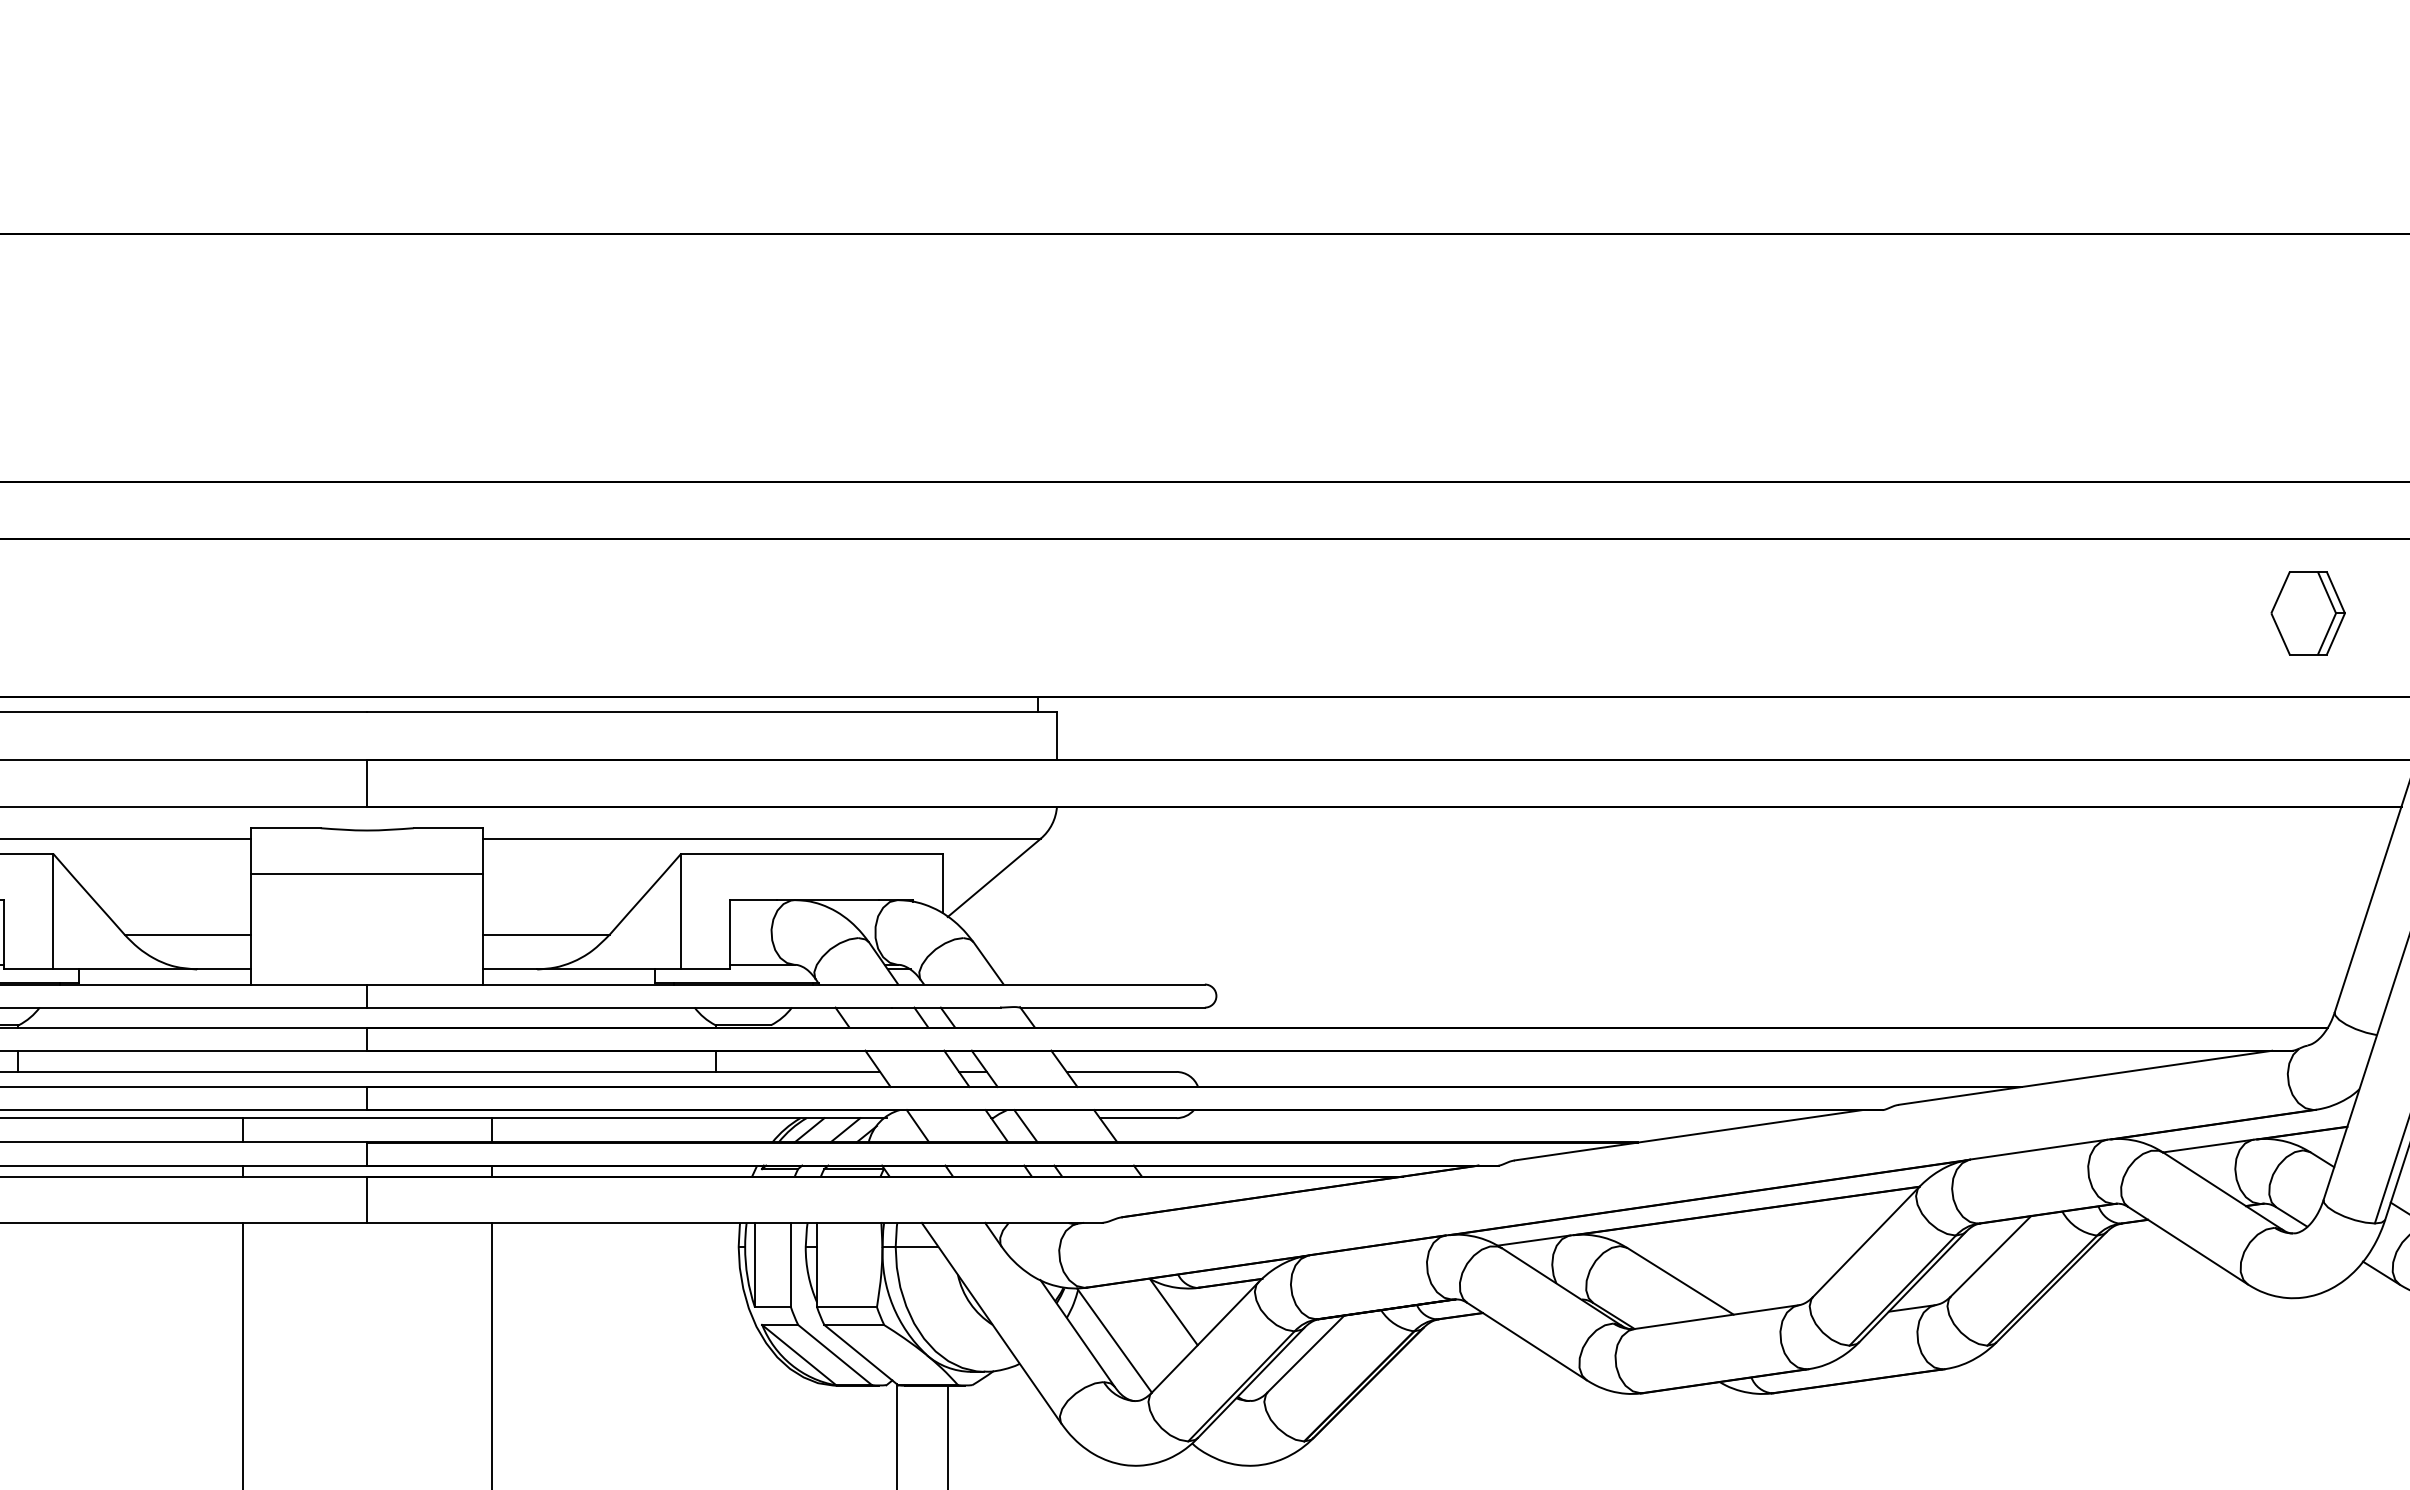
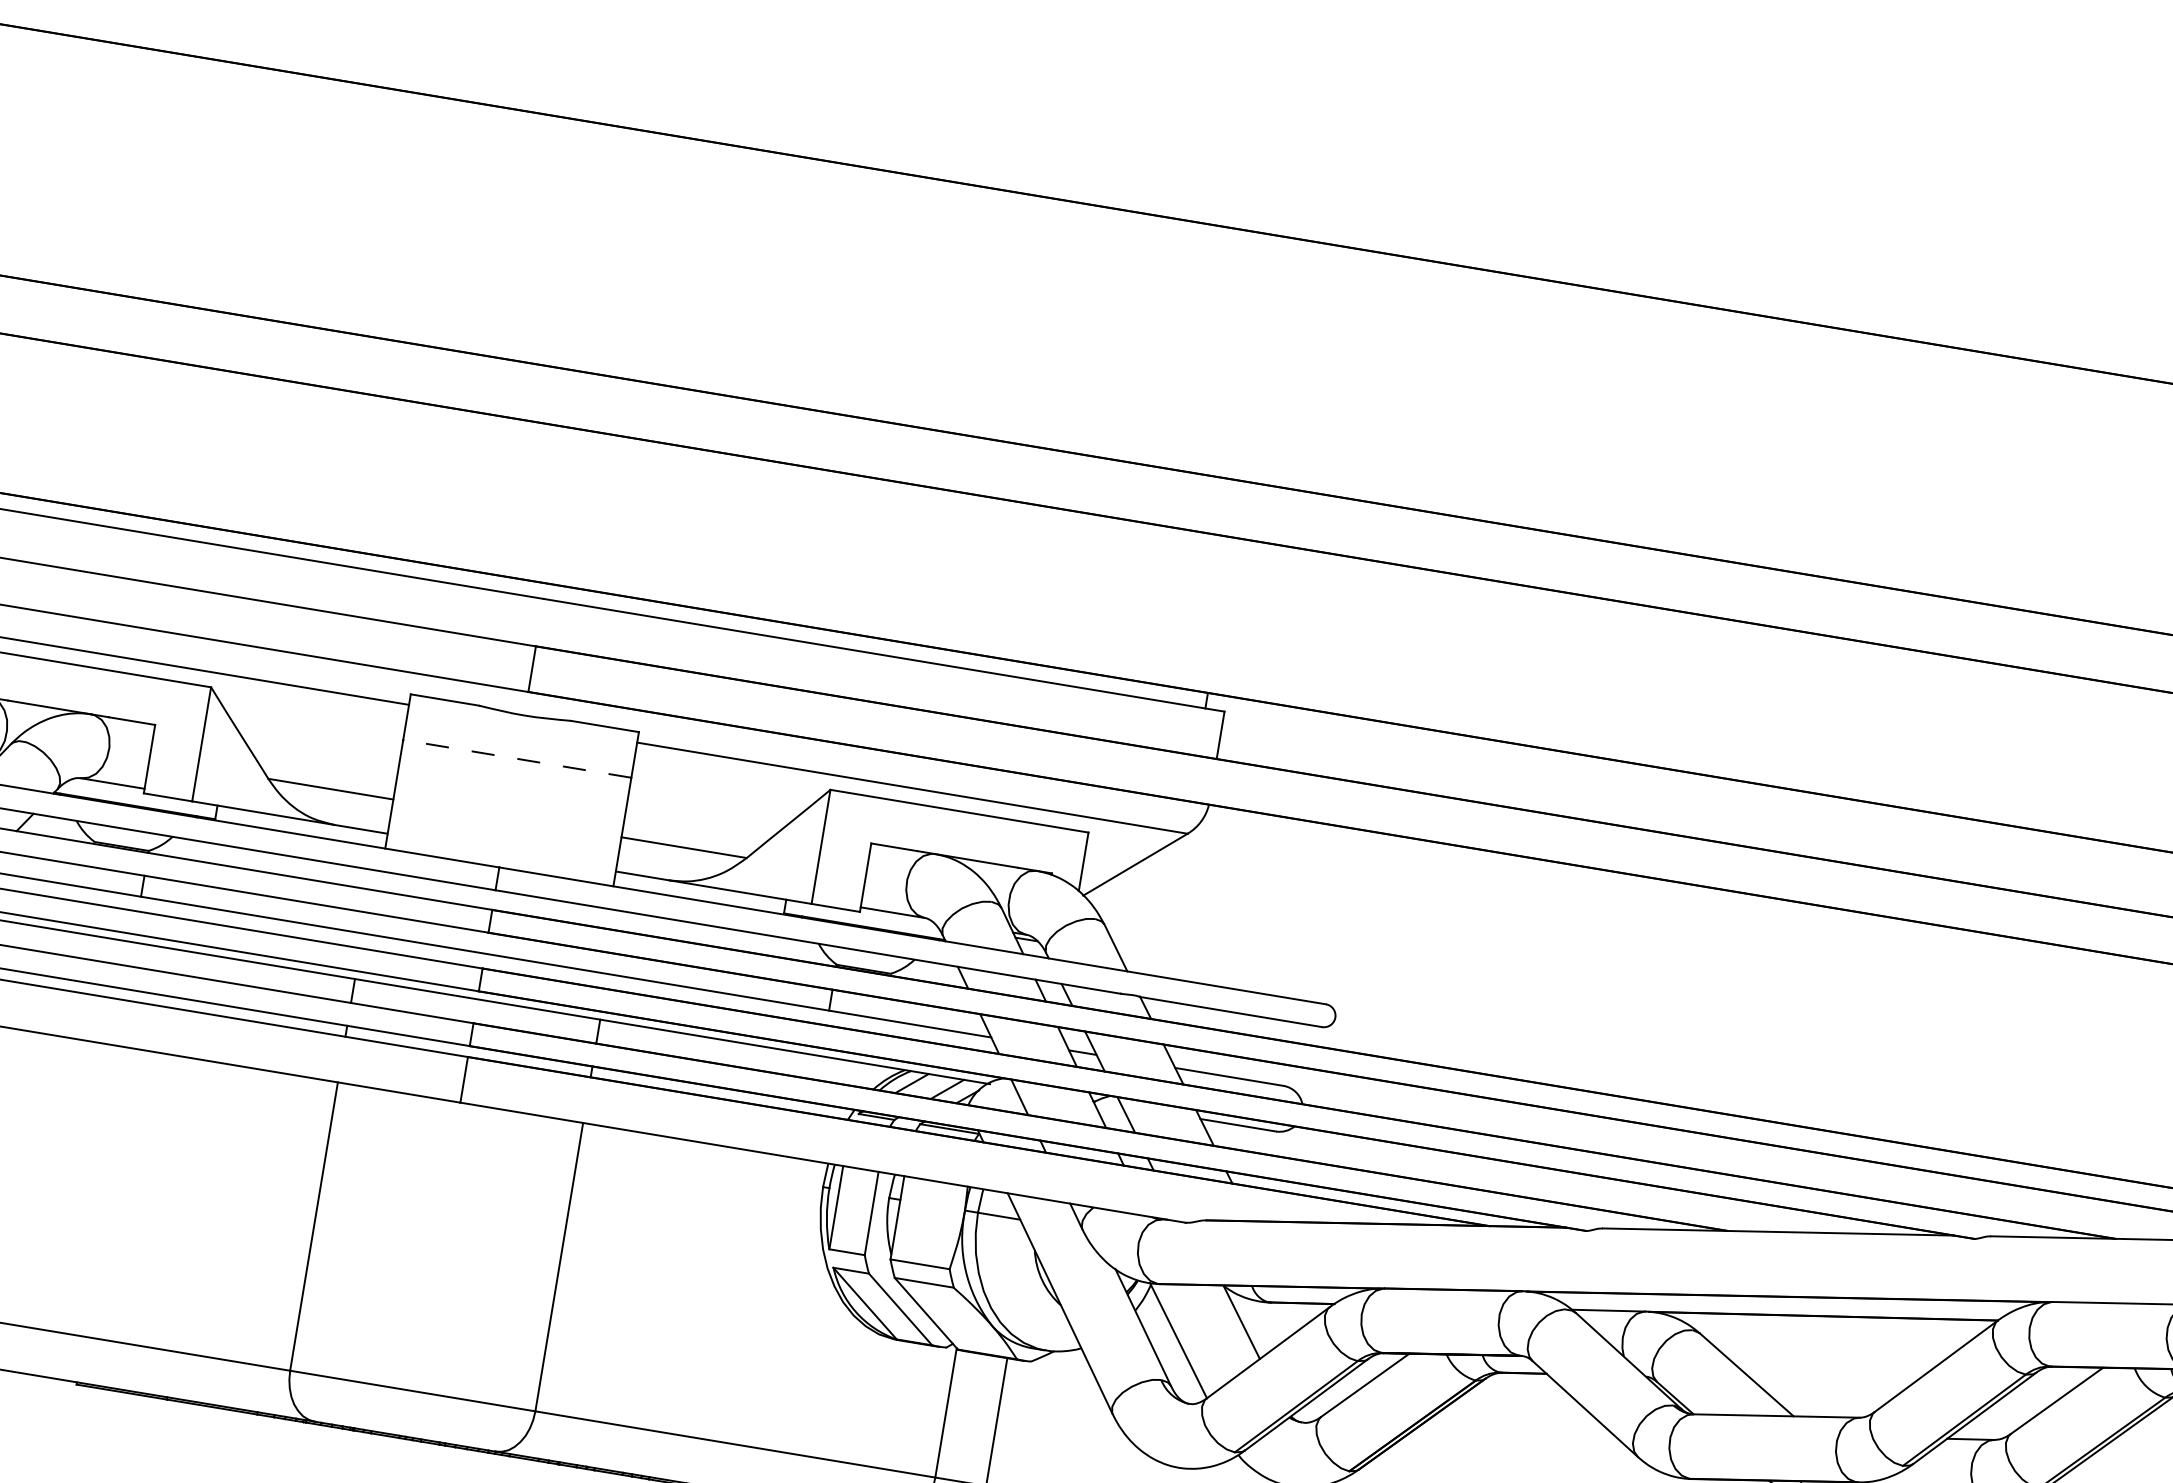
line: (367, 874) -> (517, 758), solid -> dashed

